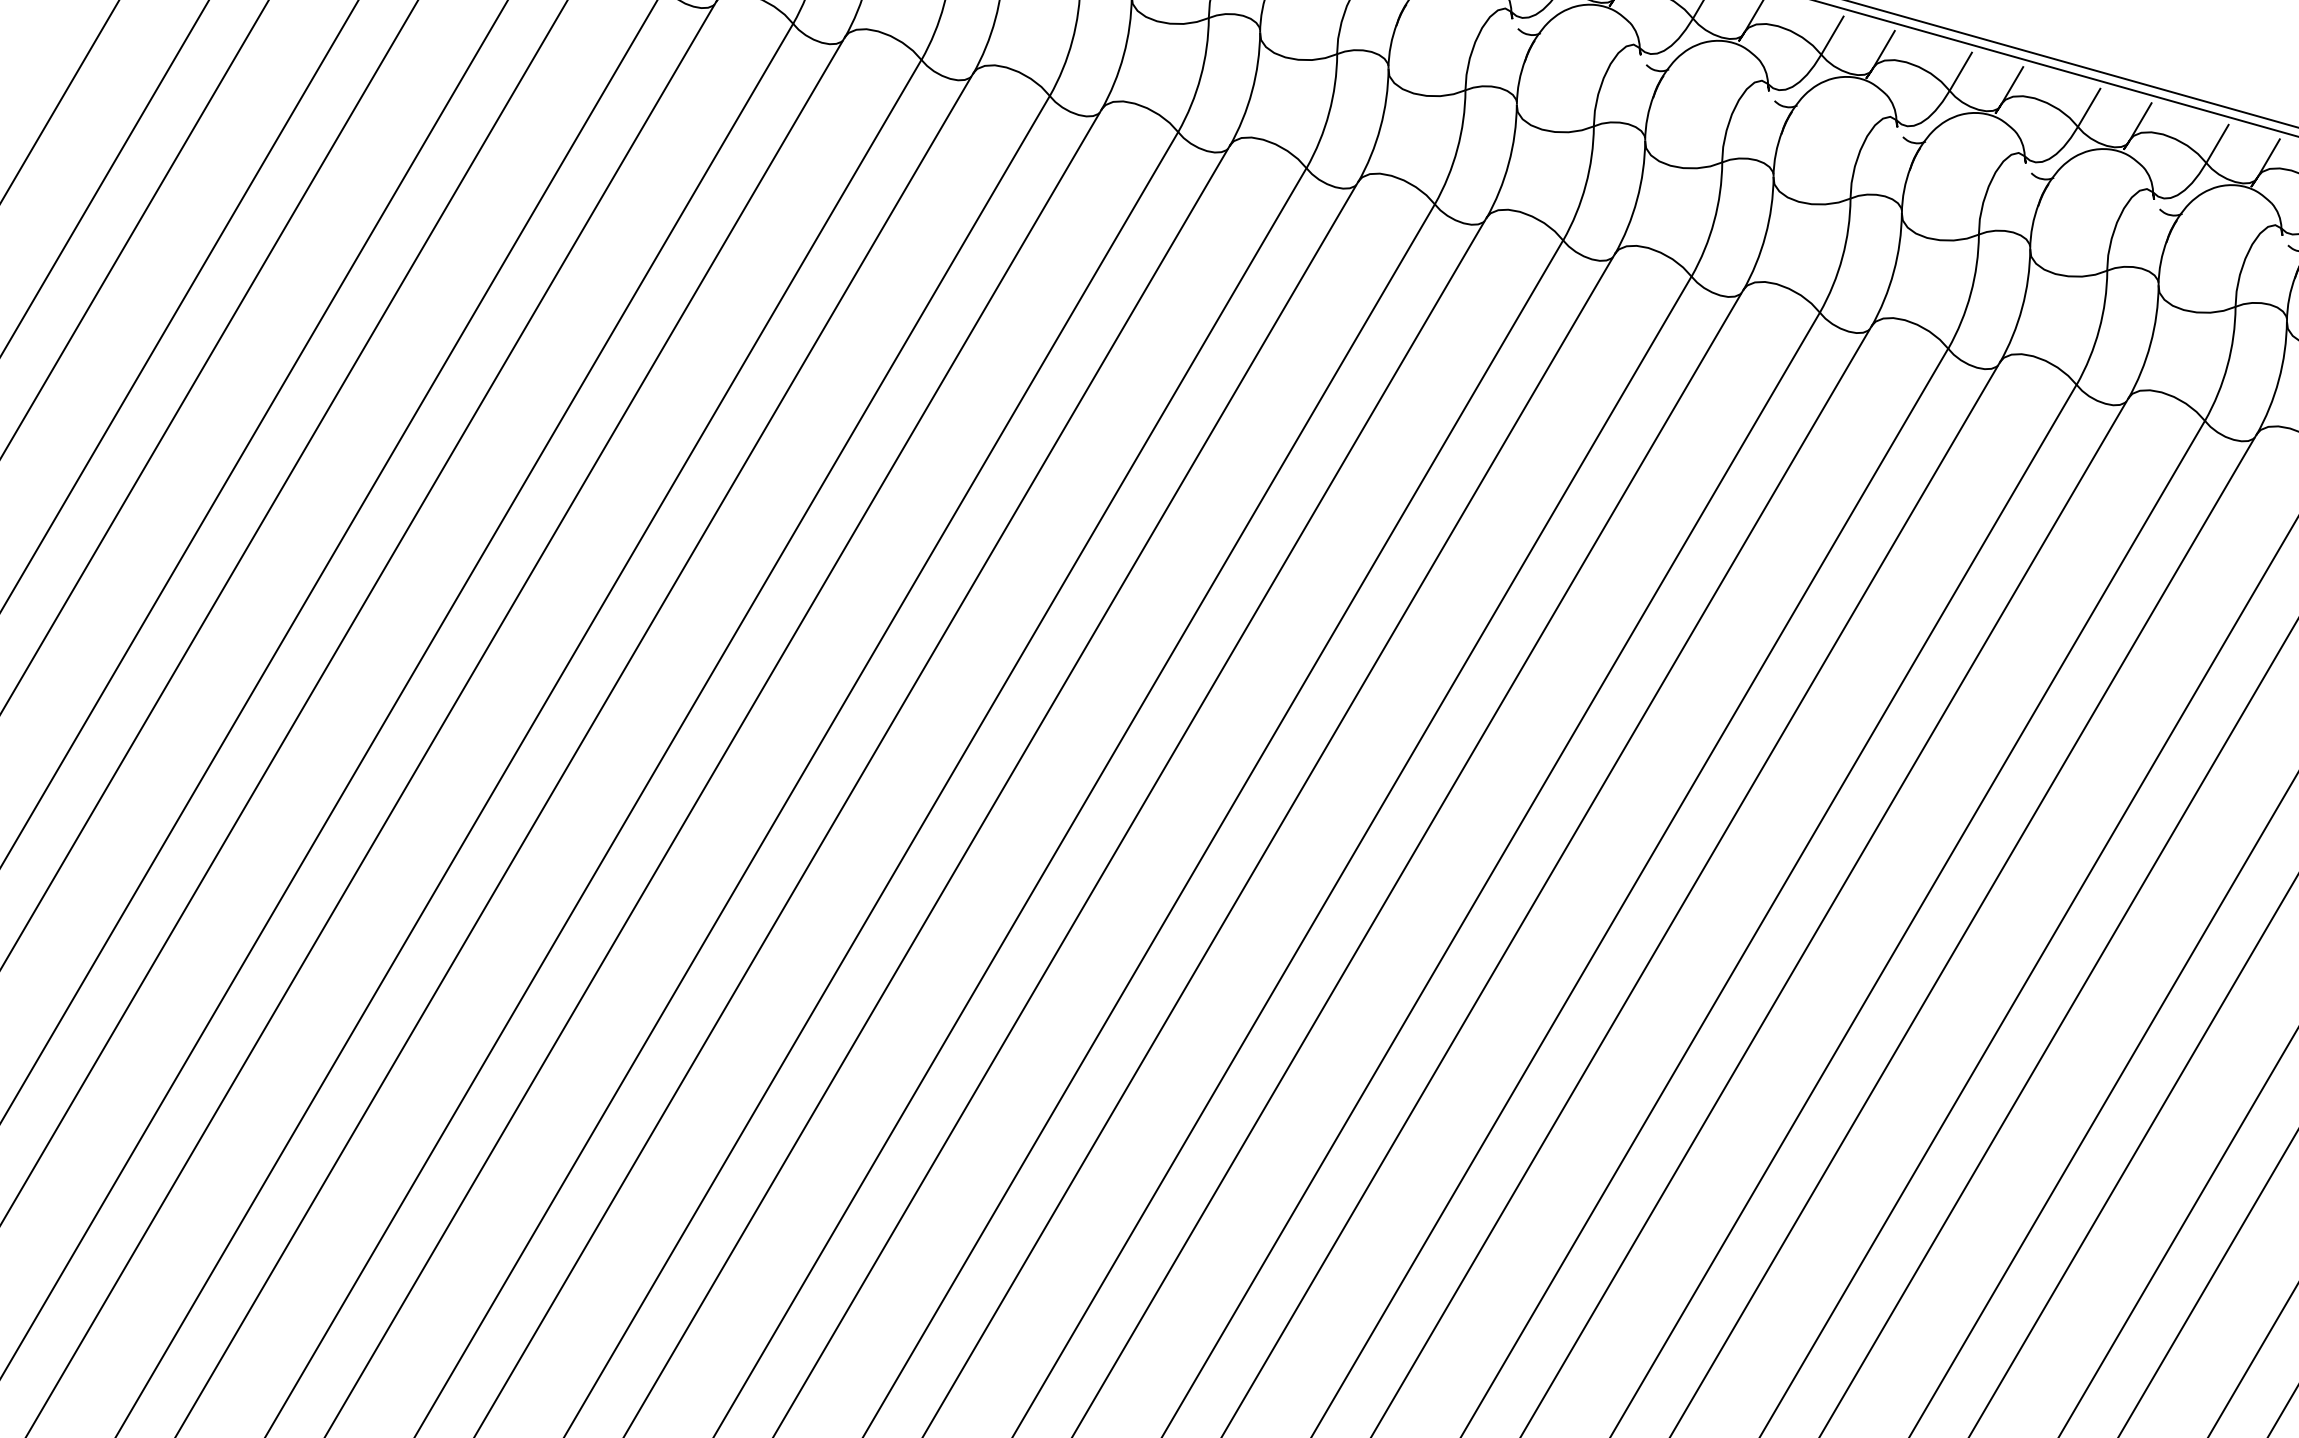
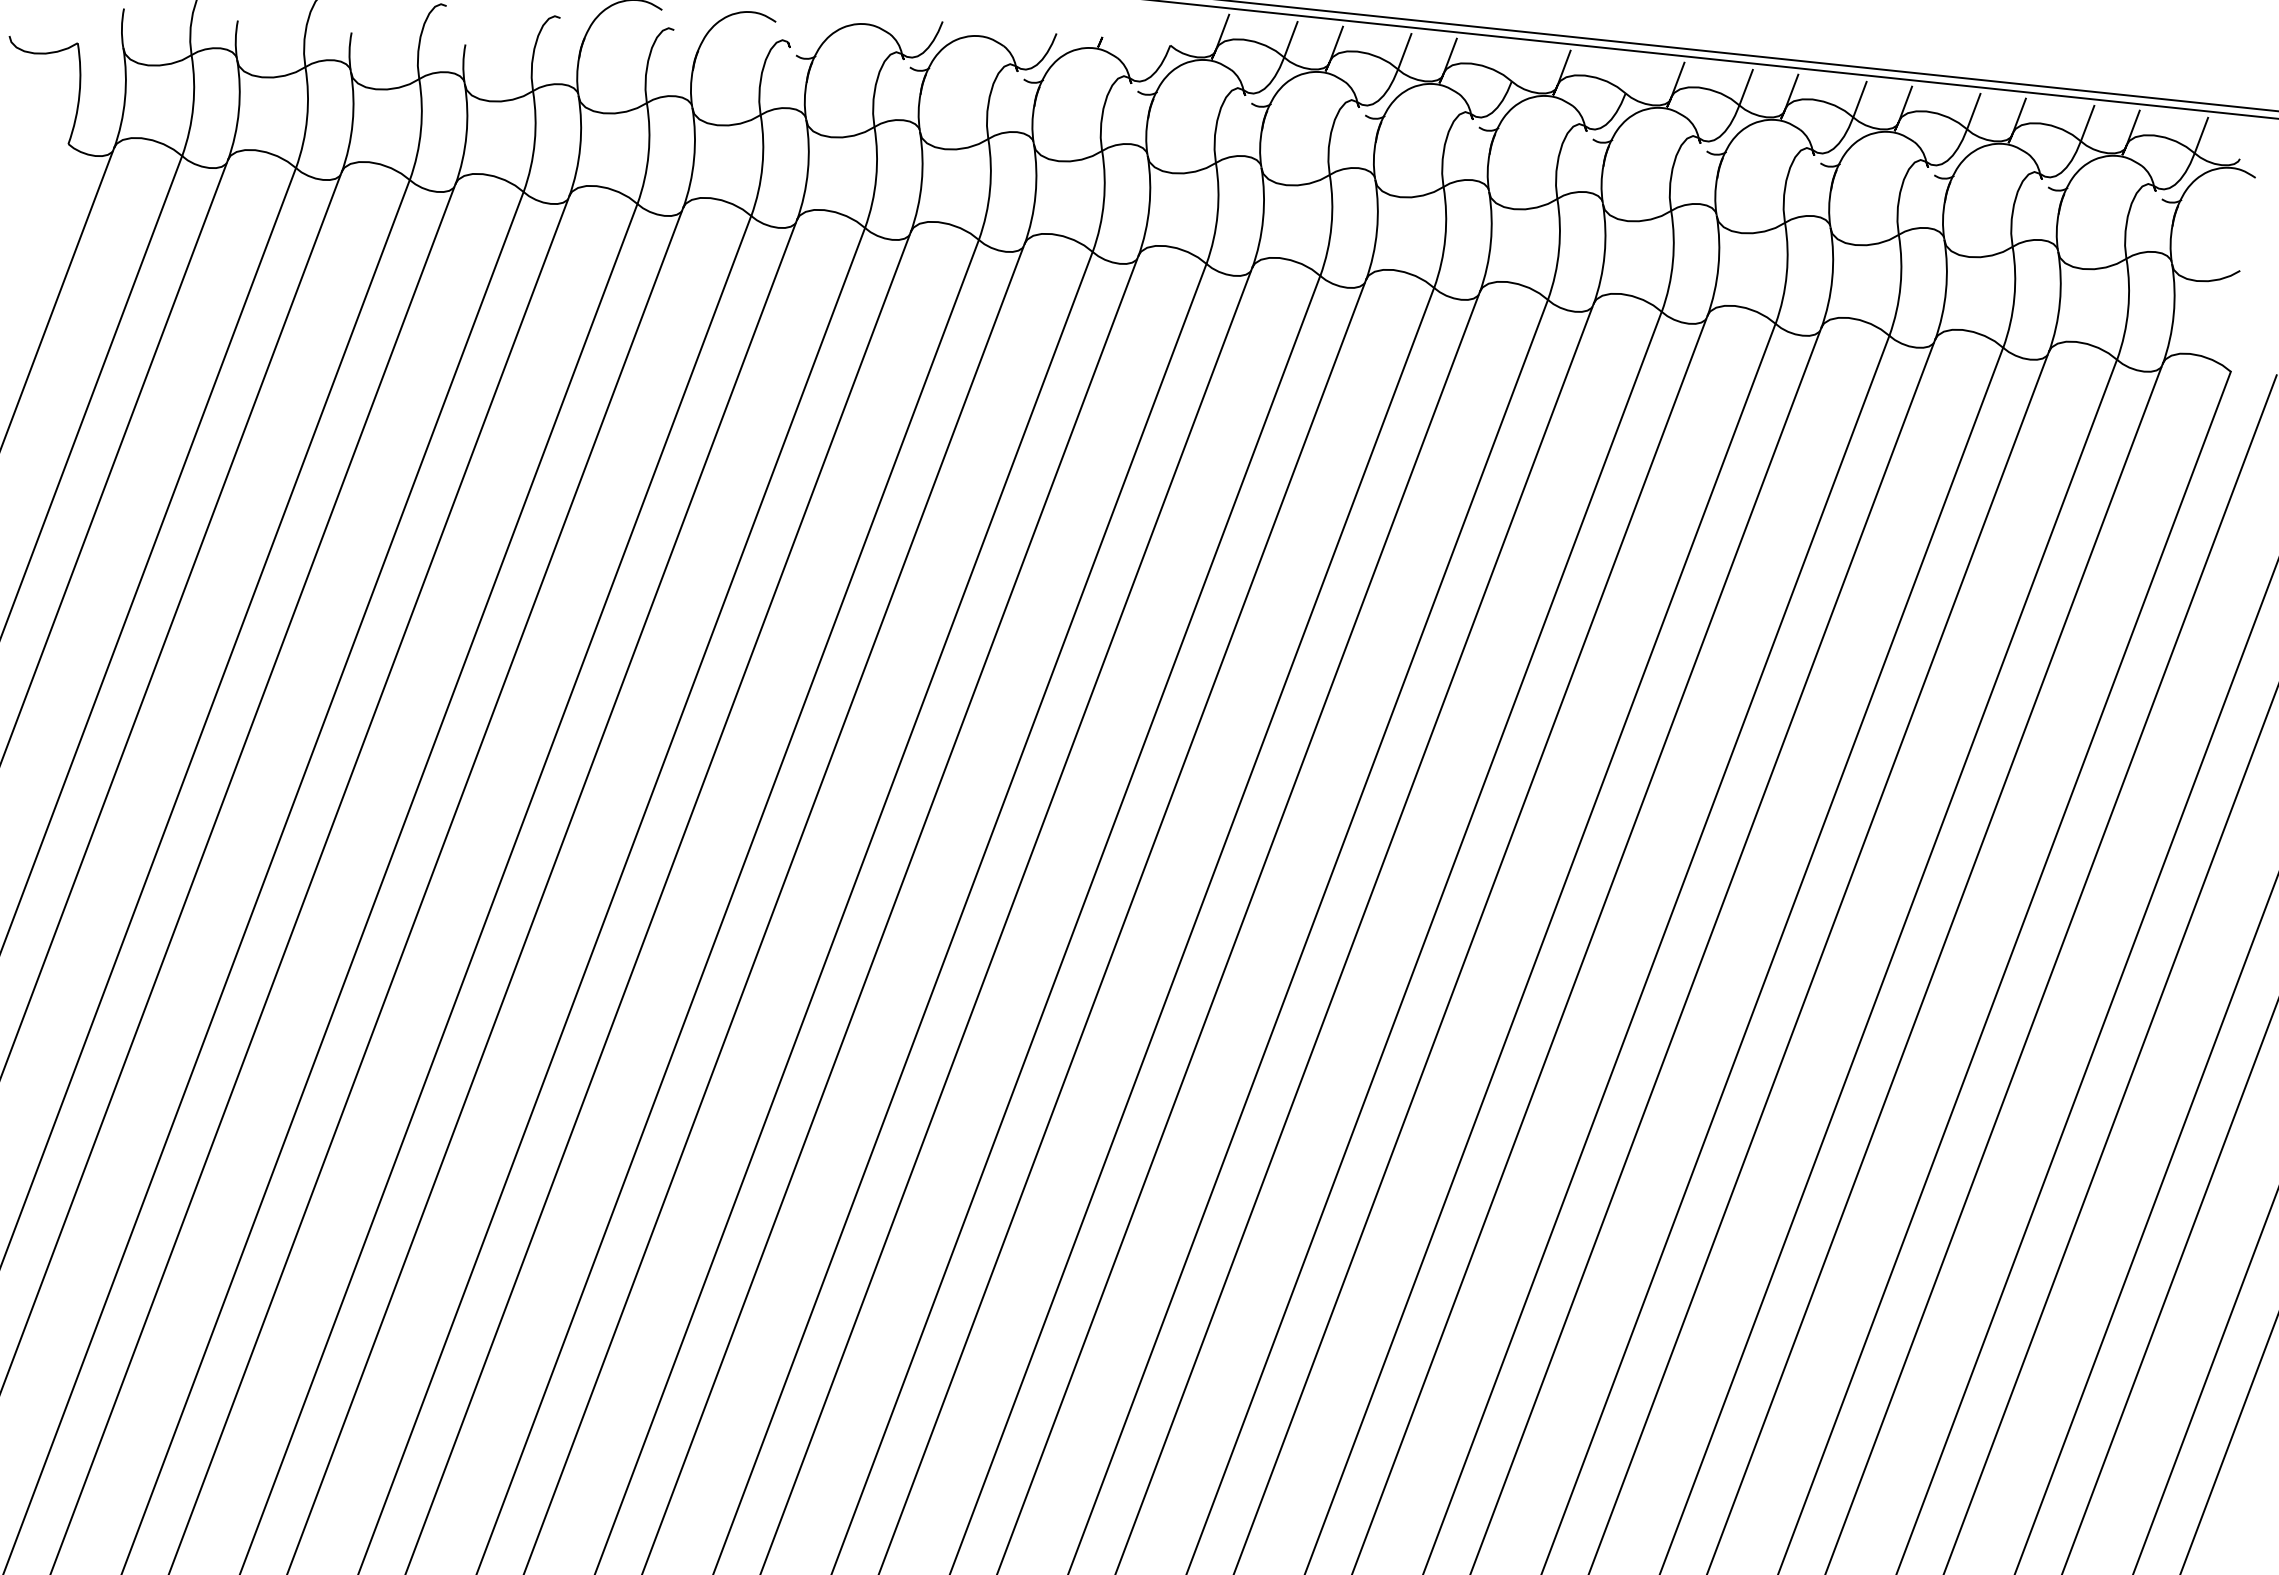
line: (1832, 35) -> (1518, 63), removed
line: (1961, 71) -> (1632, 75), removed

